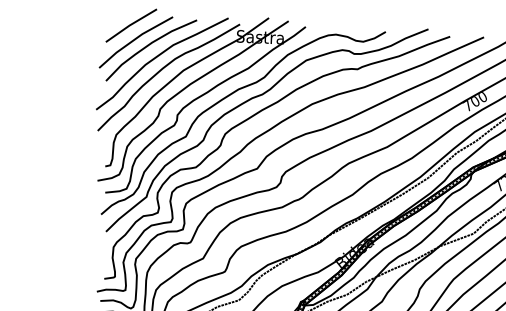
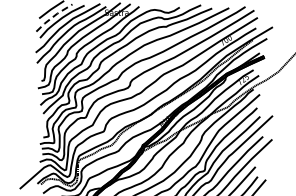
line: (134, 39) -> (53, 16), solid -> dashed

